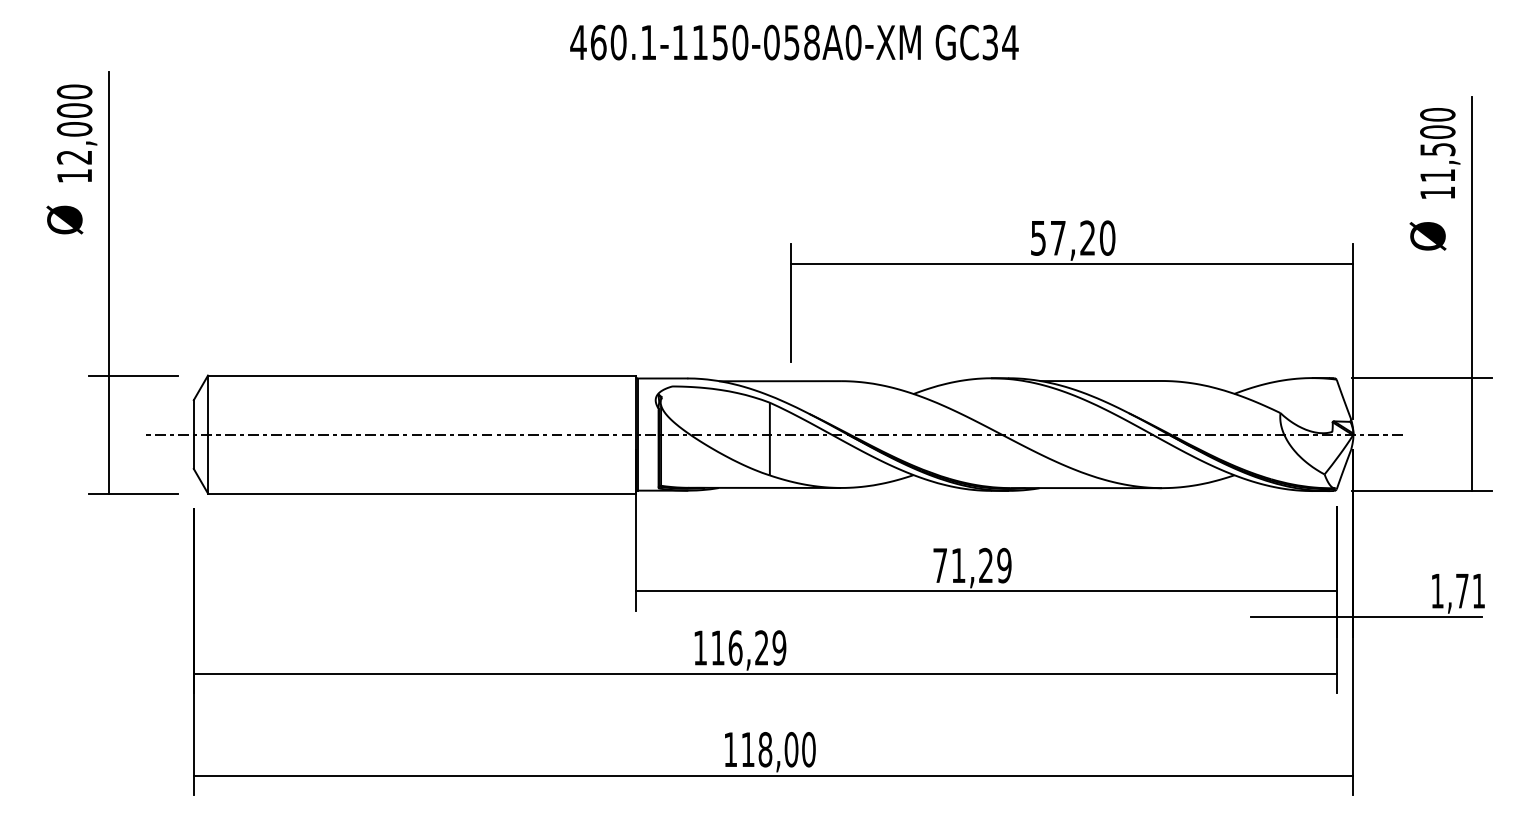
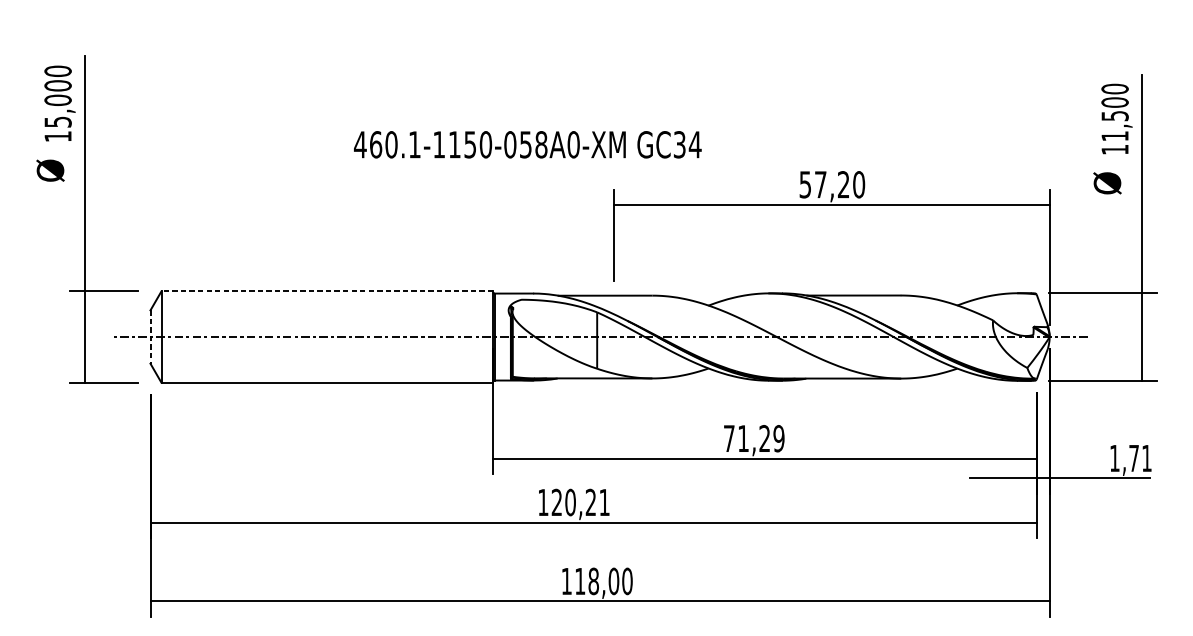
text: (794, 42) -> (527, 144), moved
text: (74, 157) -> (57, 122), 12,000 -> 15,000
line: (421, 375) -> (327, 291), solid -> dashed
line: (193, 435) -> (150, 337), solid -> dashed
text: (748, 647) -> (580, 502), 116,29 -> 120,21

